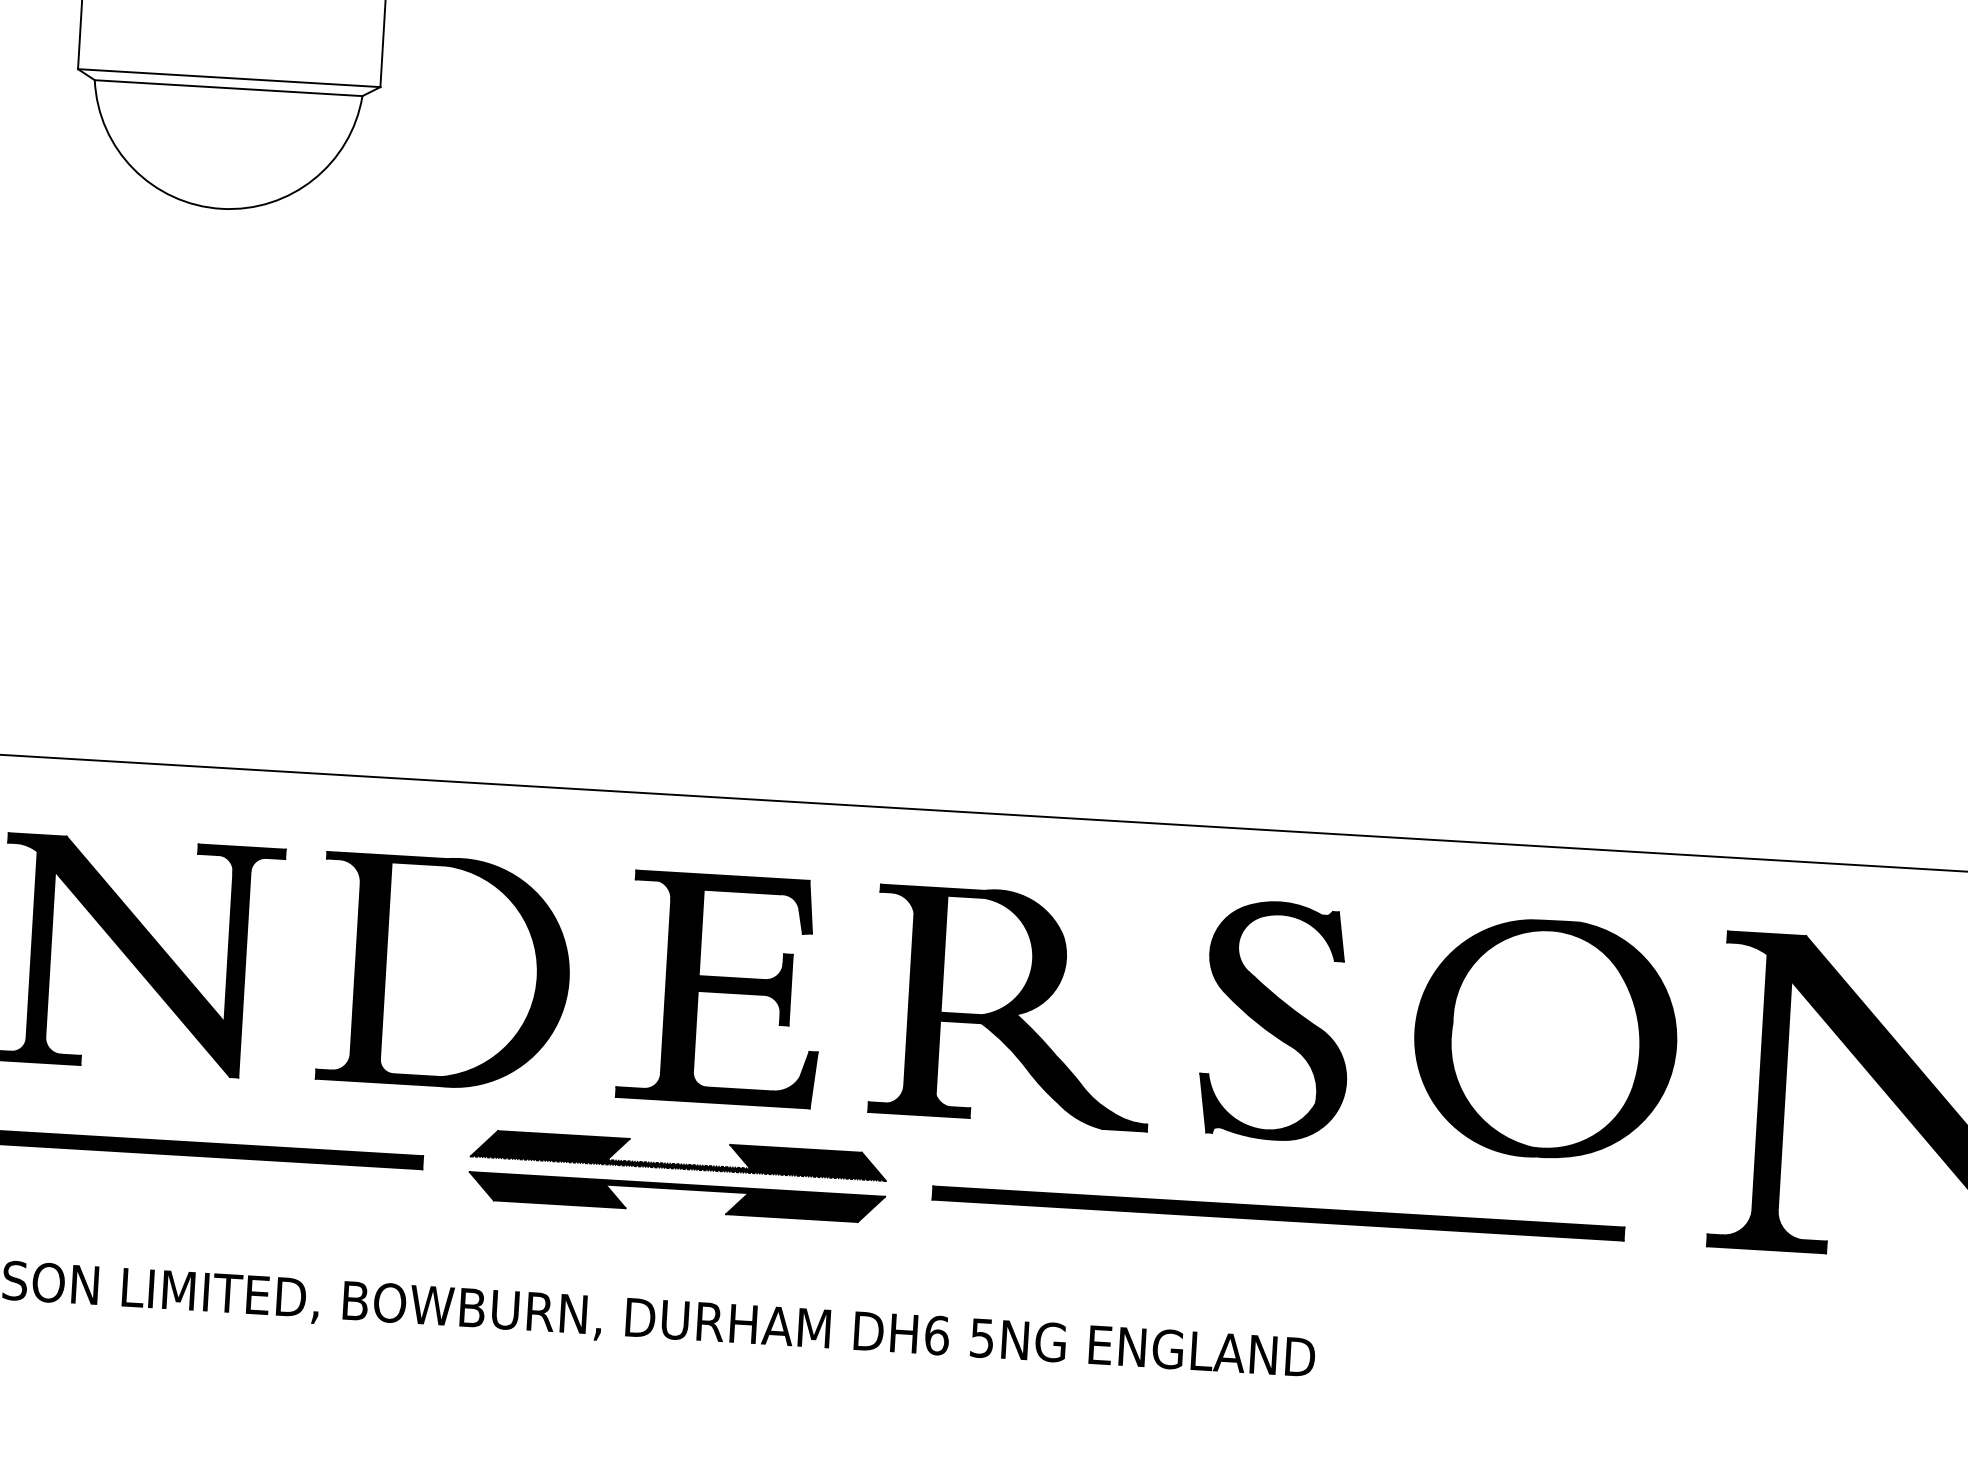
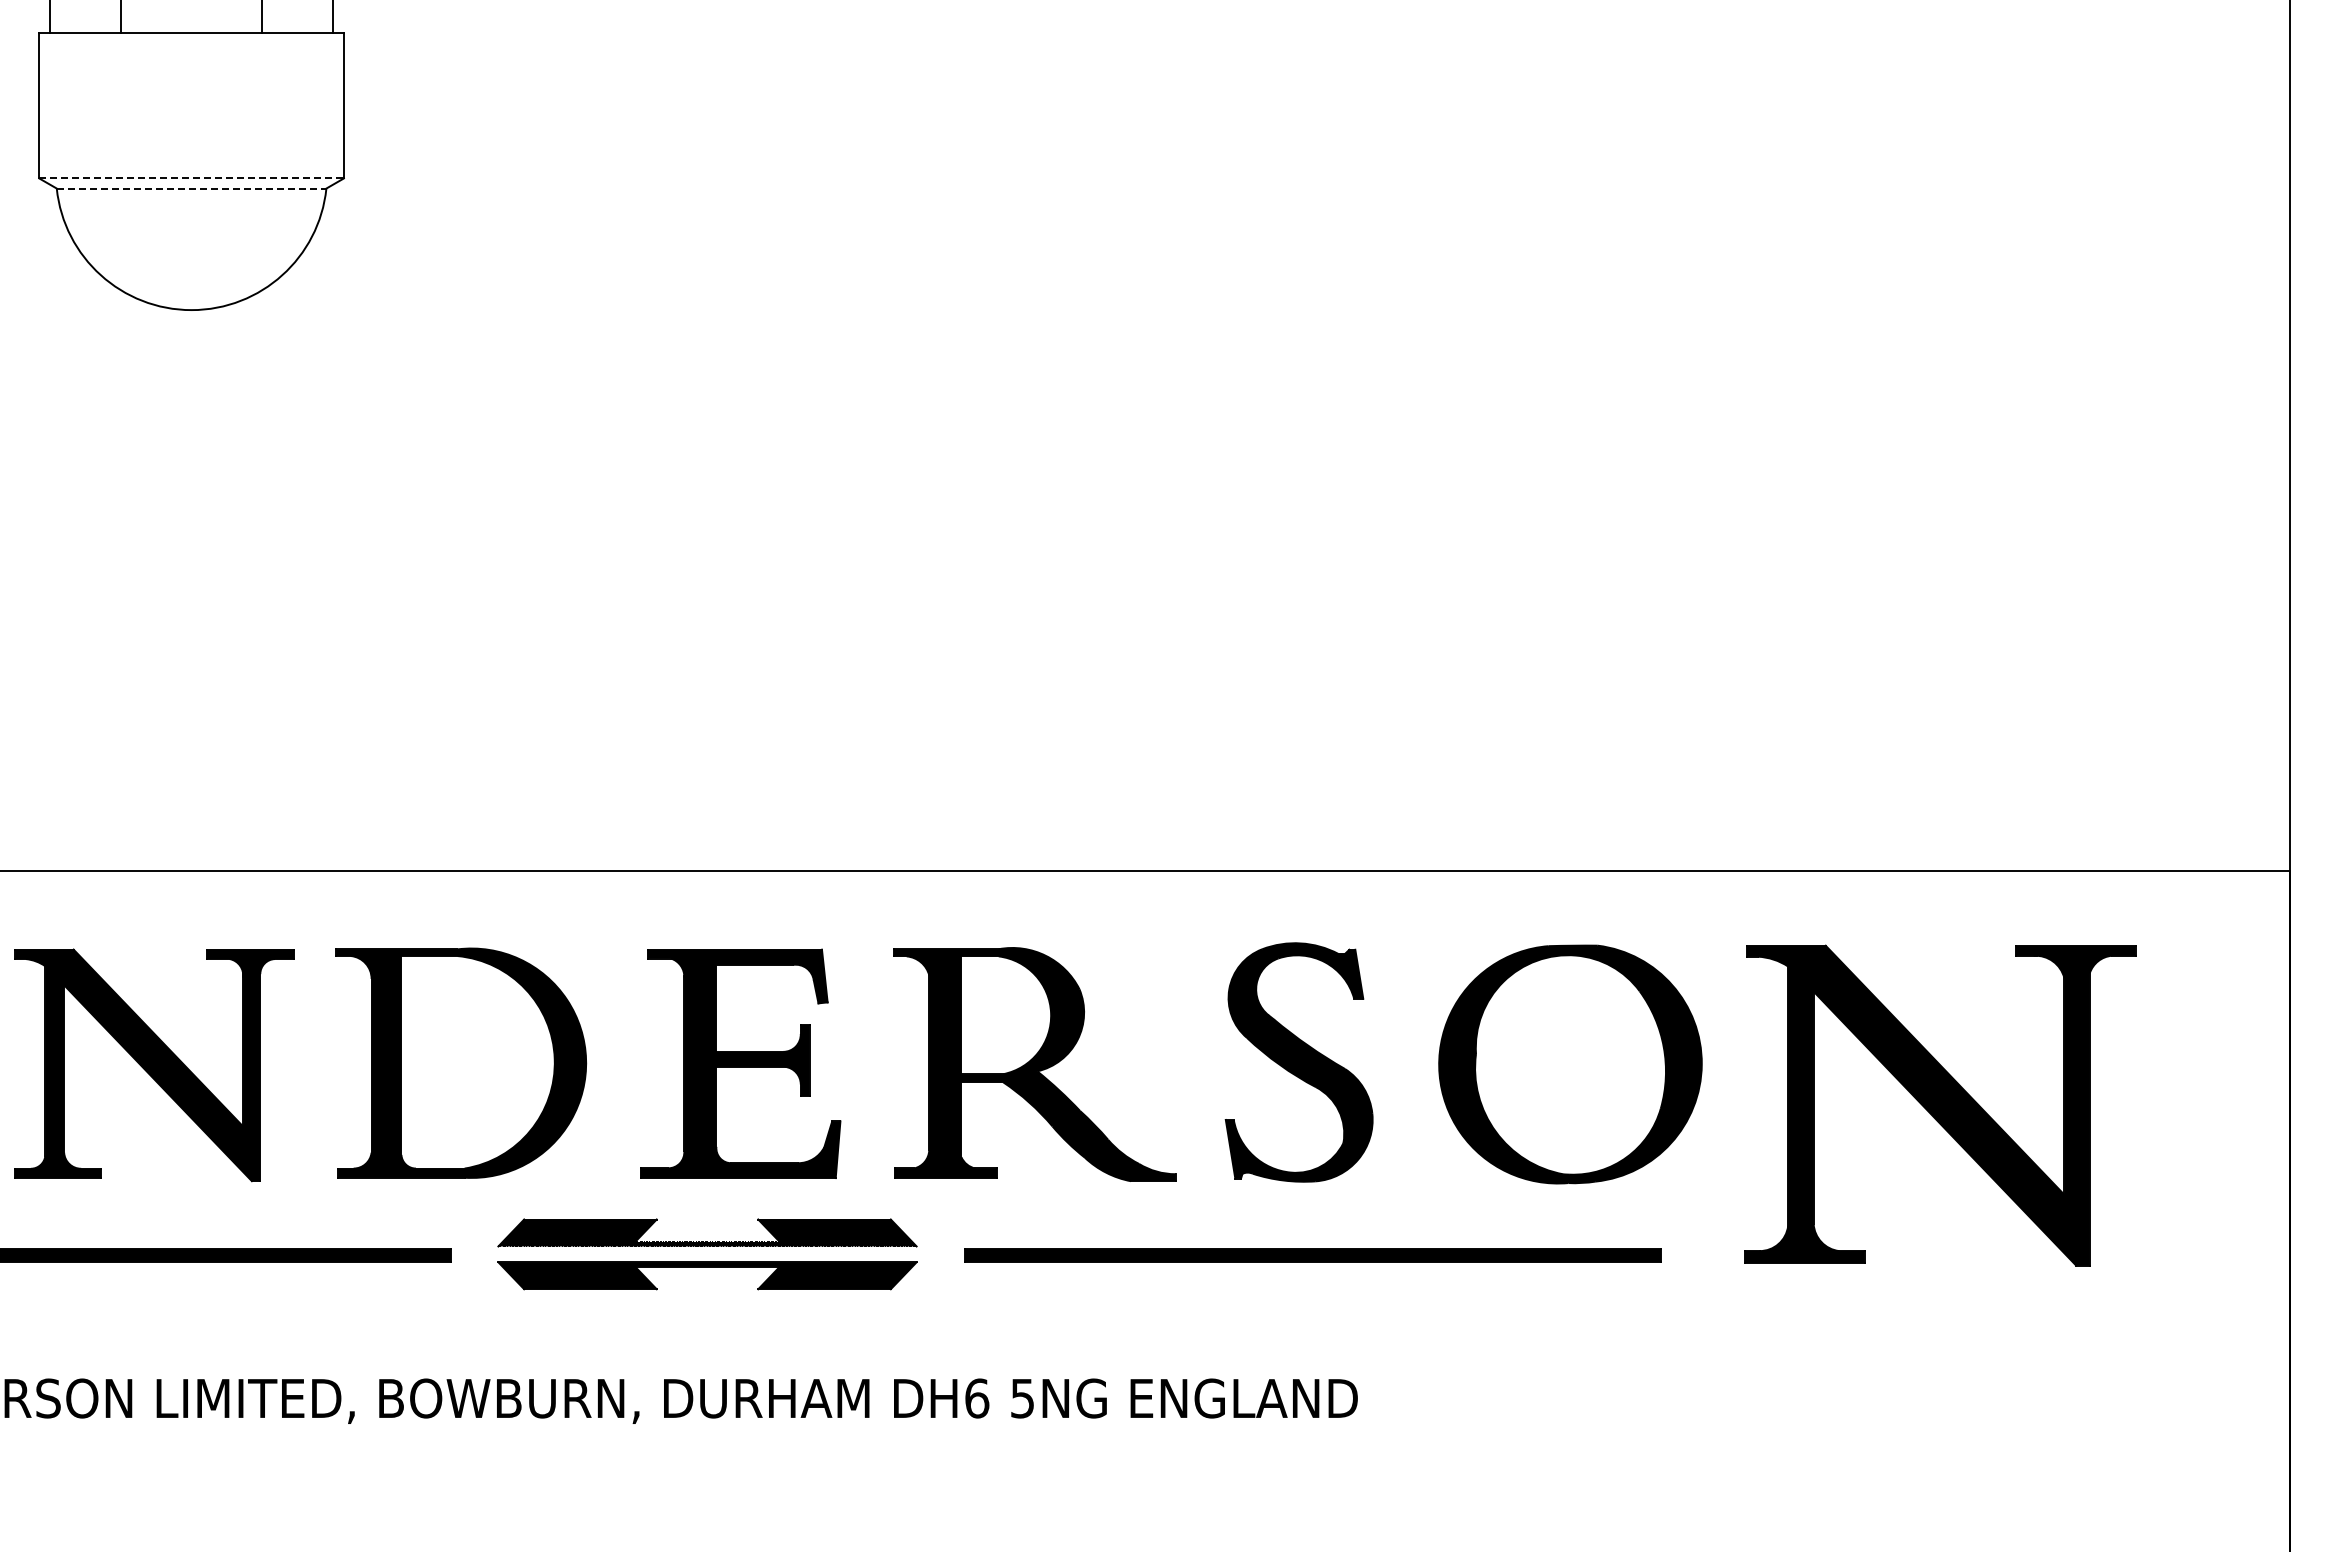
line: (230, 78) -> (192, 178), solid -> dashed
line: (228, 88) -> (191, 188), solid -> dashed

